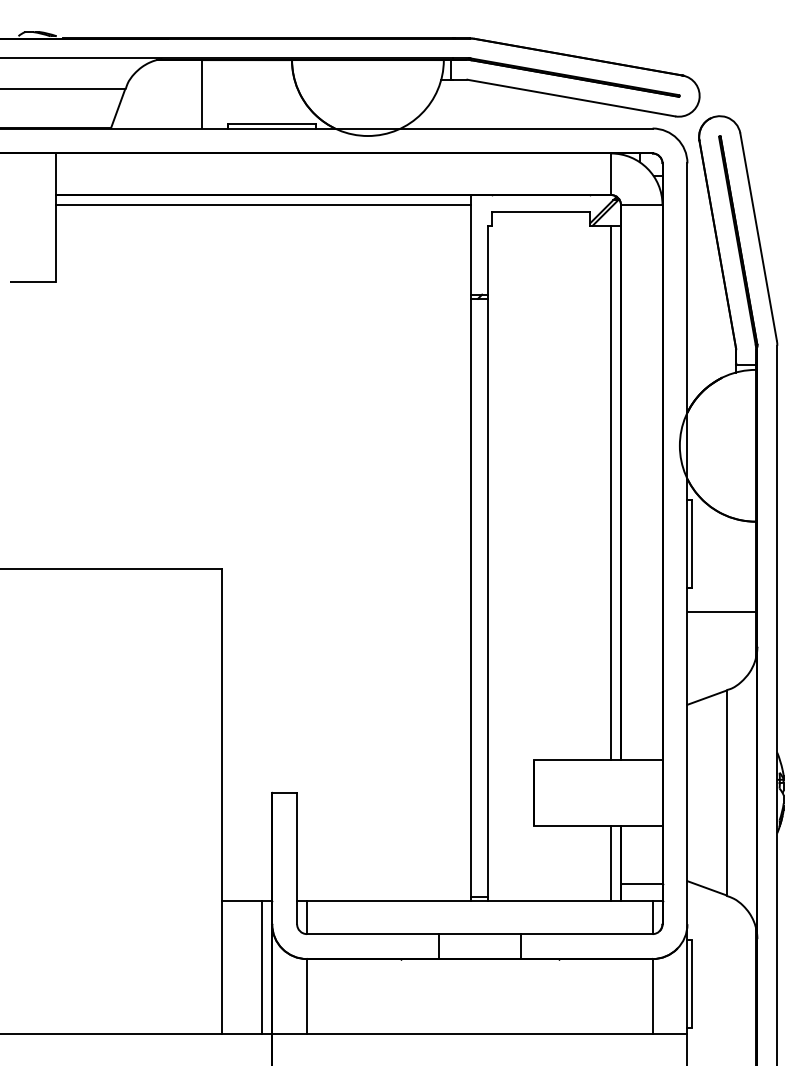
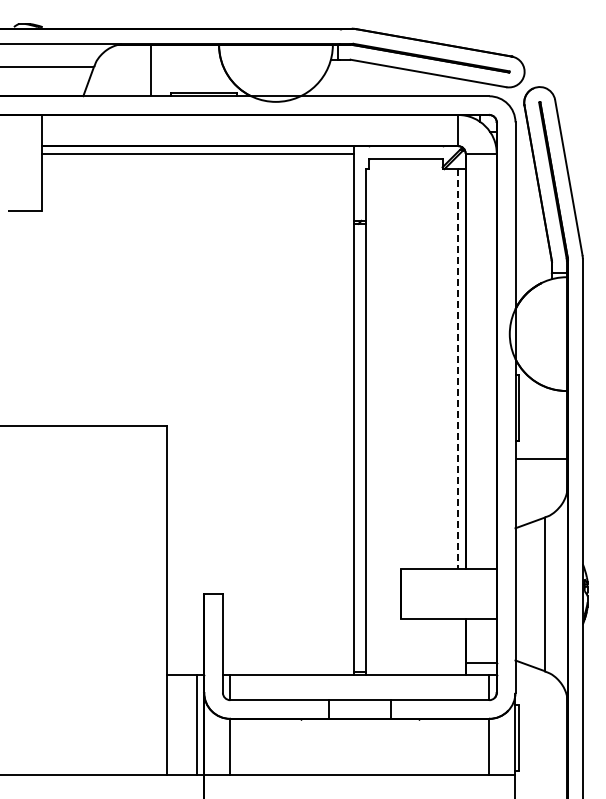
line: (611, 492) -> (458, 369), solid -> dashed
line: (611, 863) -> (458, 647), removed

